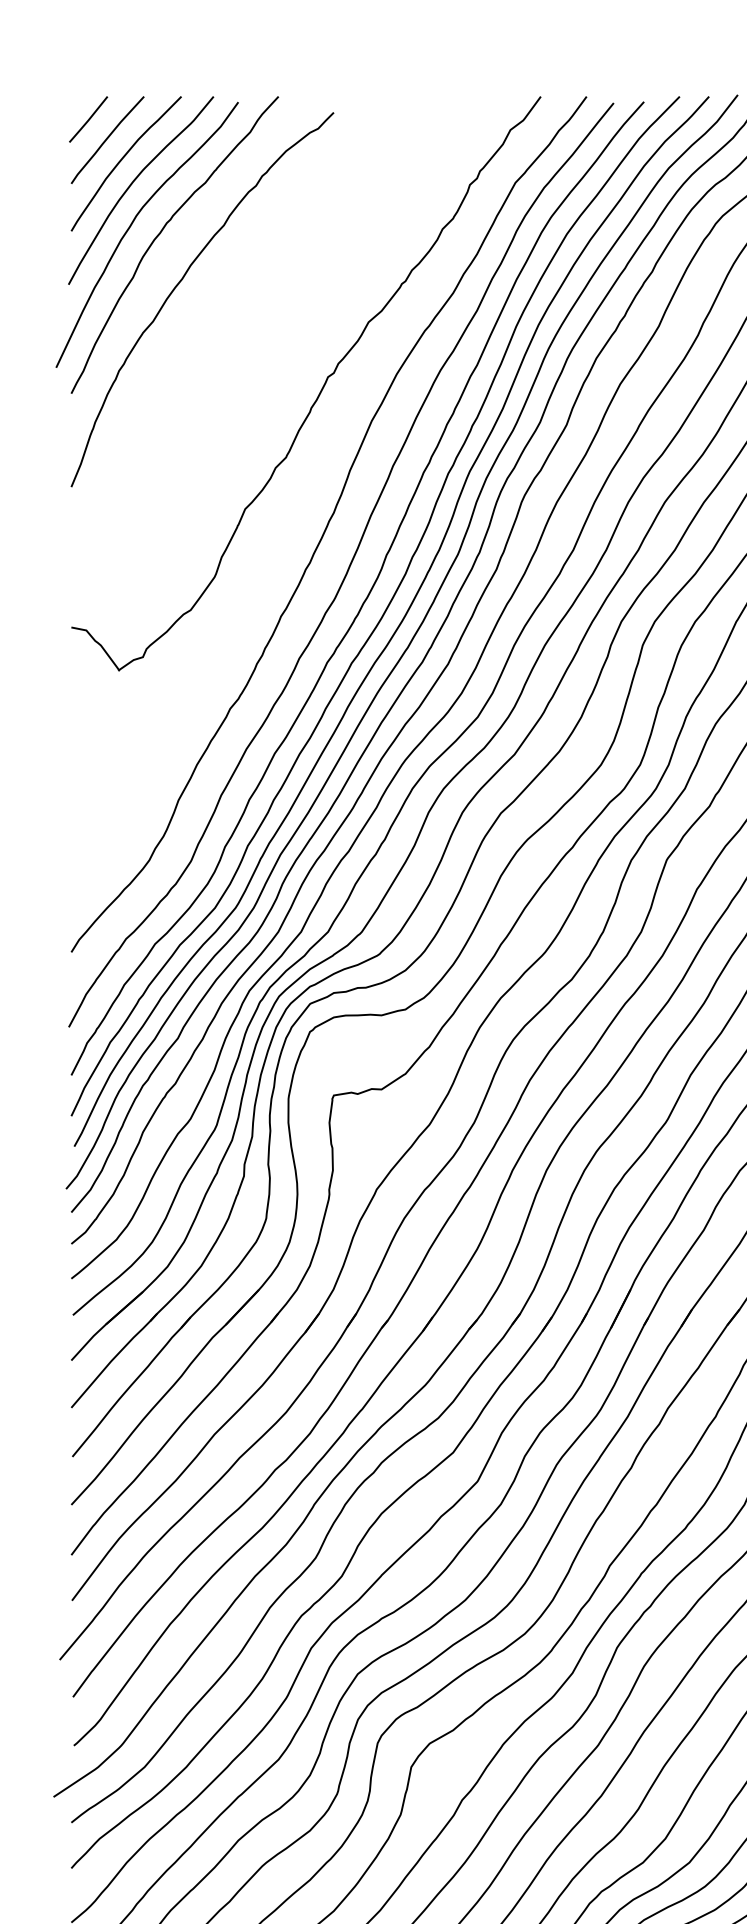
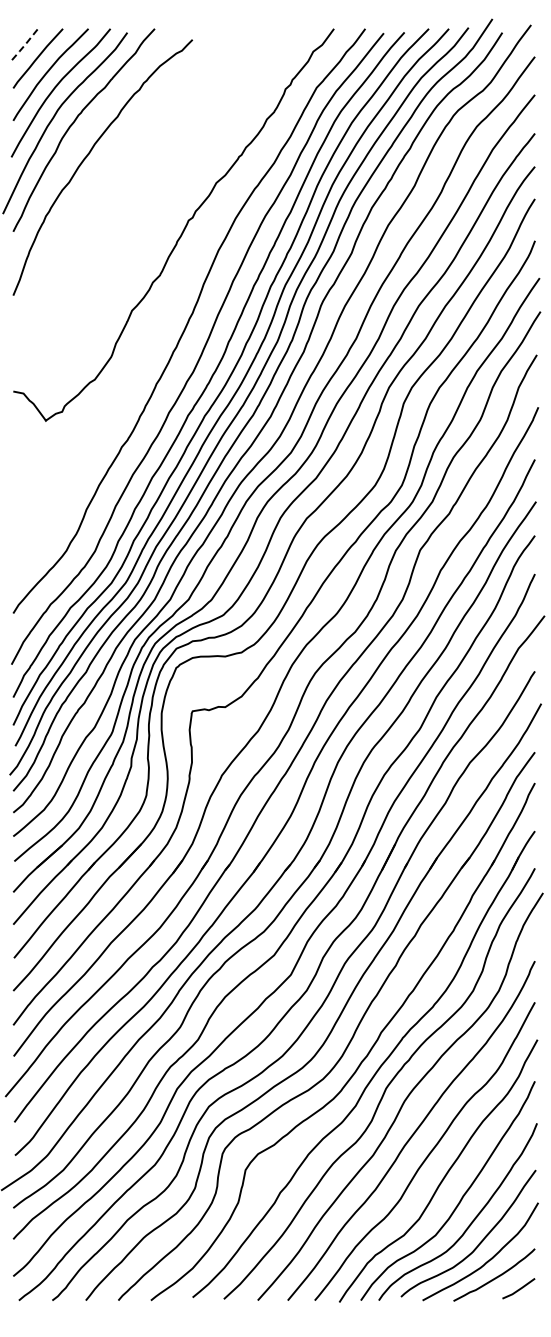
line: (87, 120) -> (24, 45), solid -> dashed

